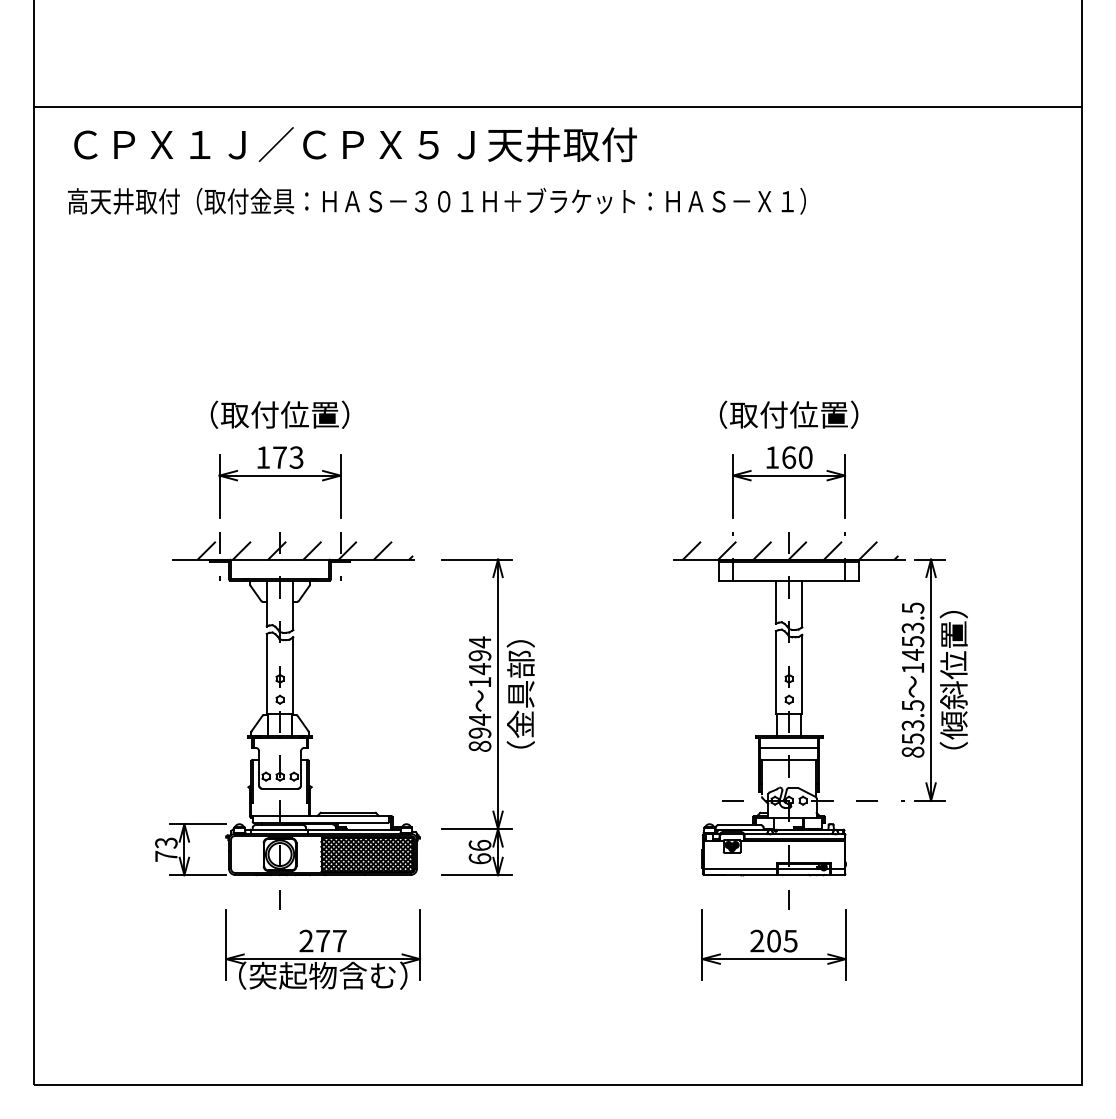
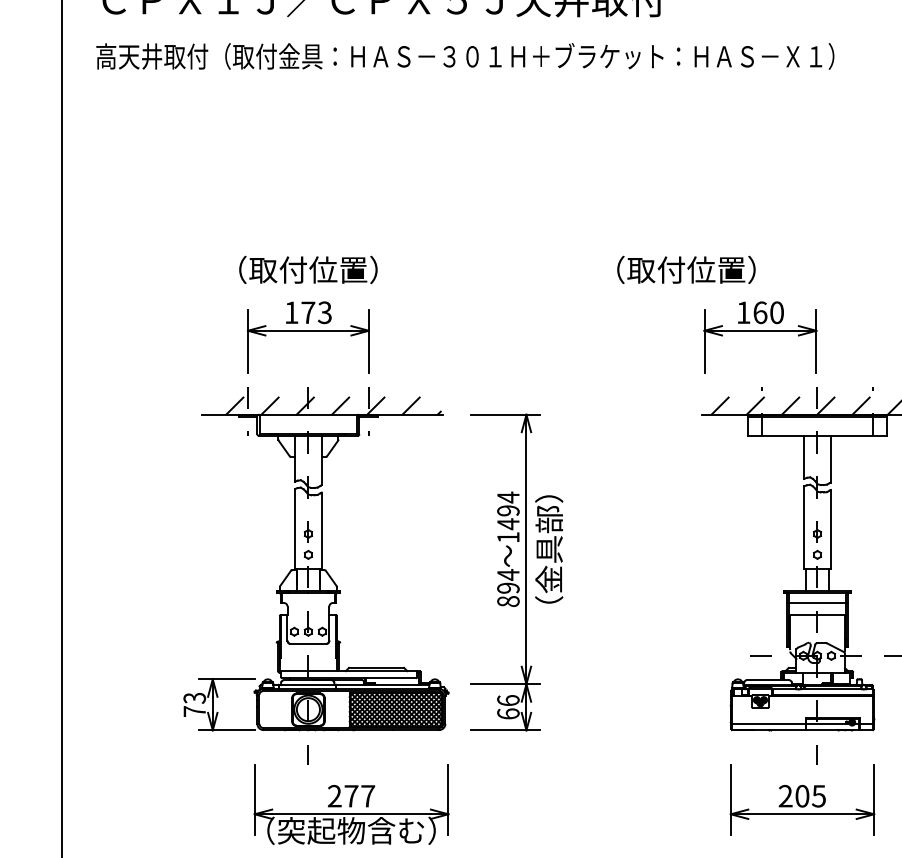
text: (788, 414) -> (685, 269), moved
part: (788, 482) -> (759, 337), moved

